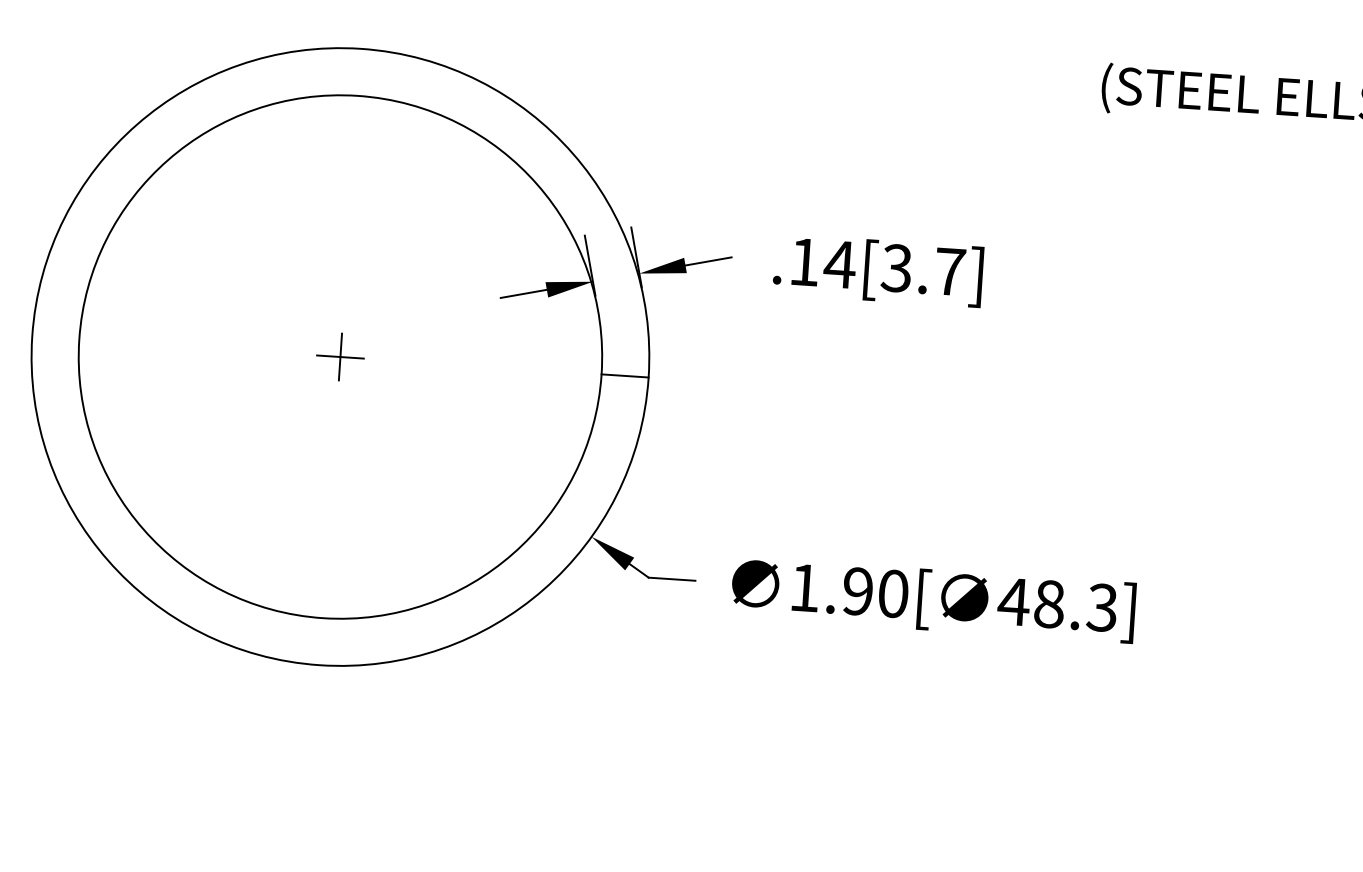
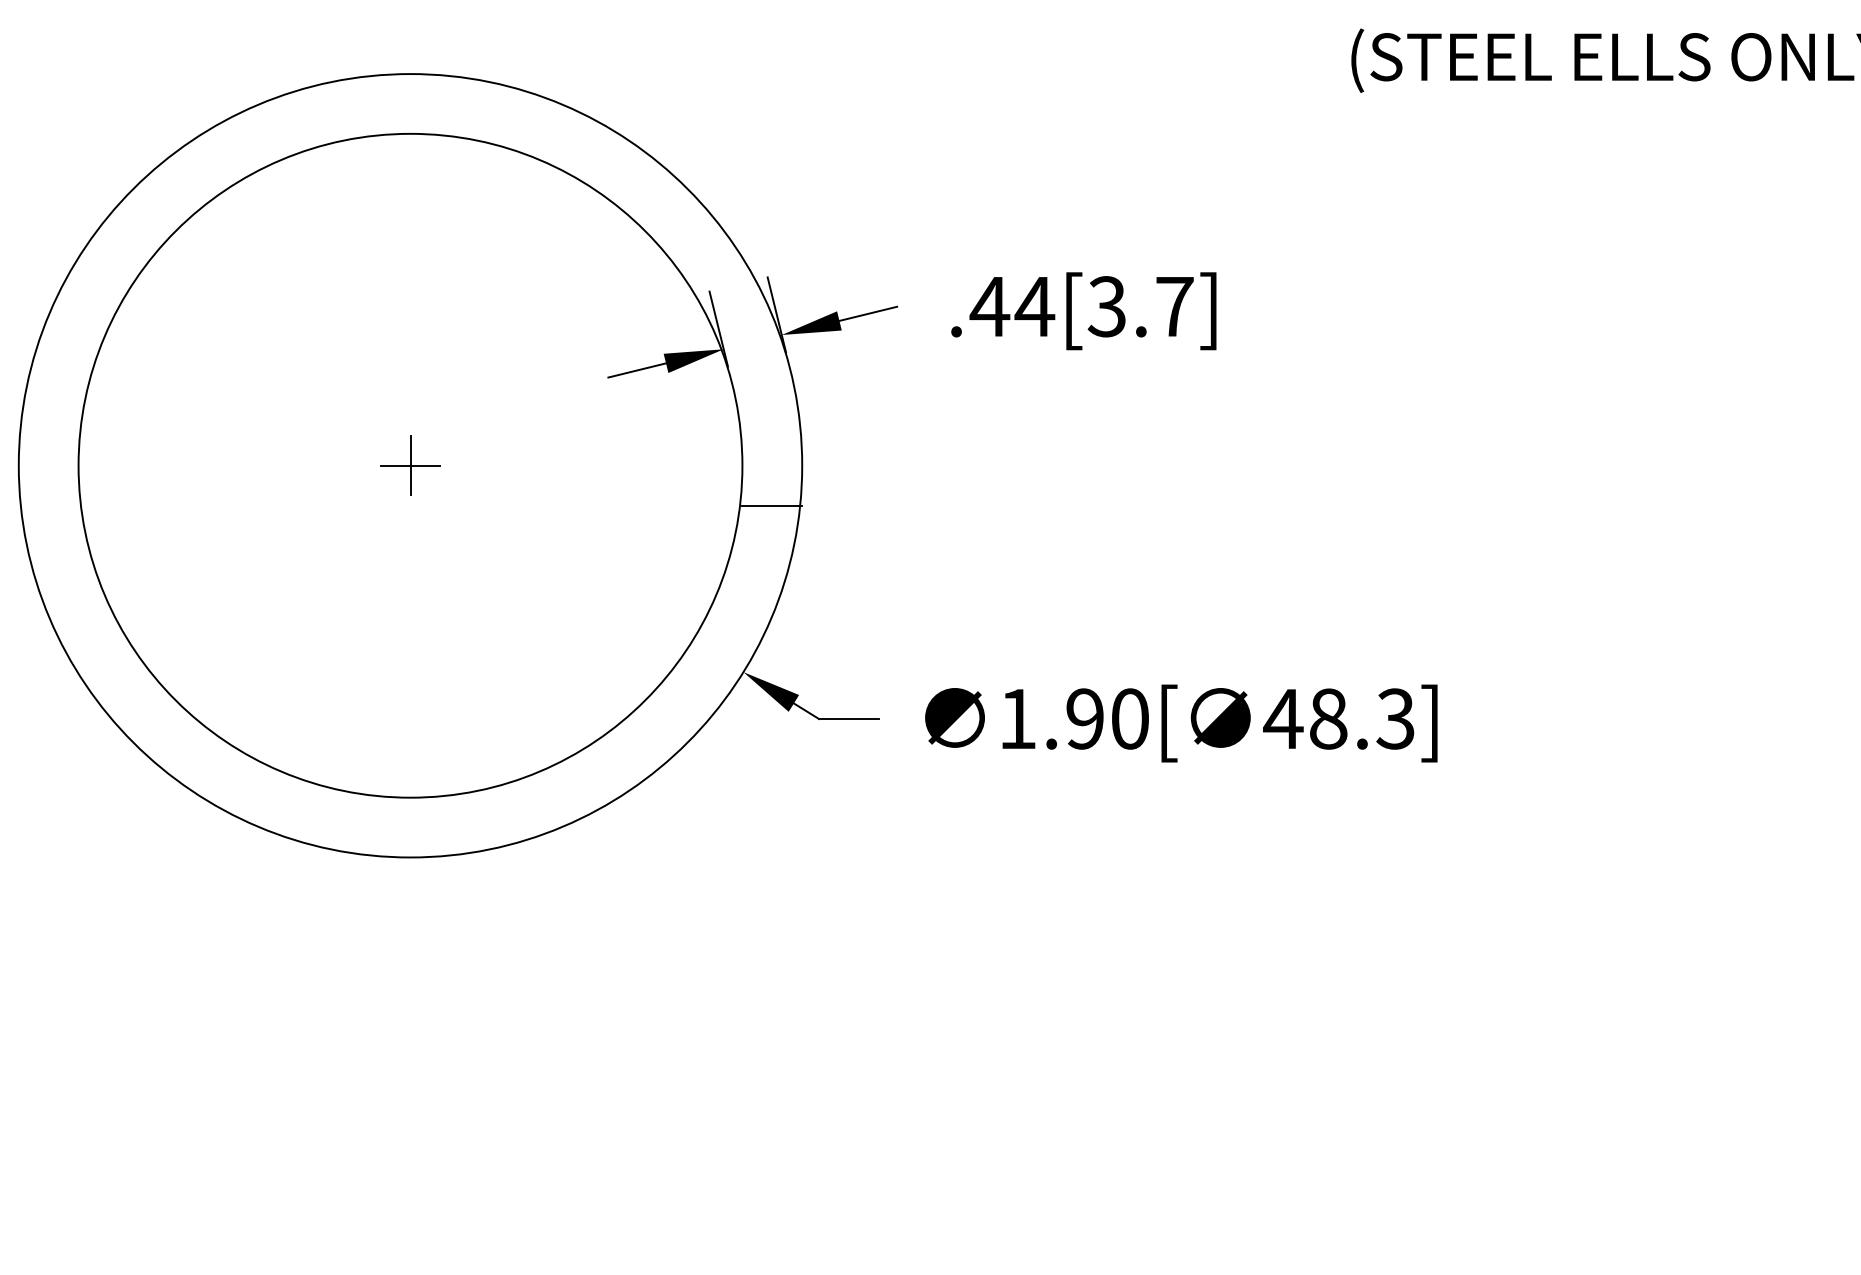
text: (804, 261) -> (989, 306), .14[3.7] -> .44[3.7]
line: (625, 375) -> (772, 505), moved

